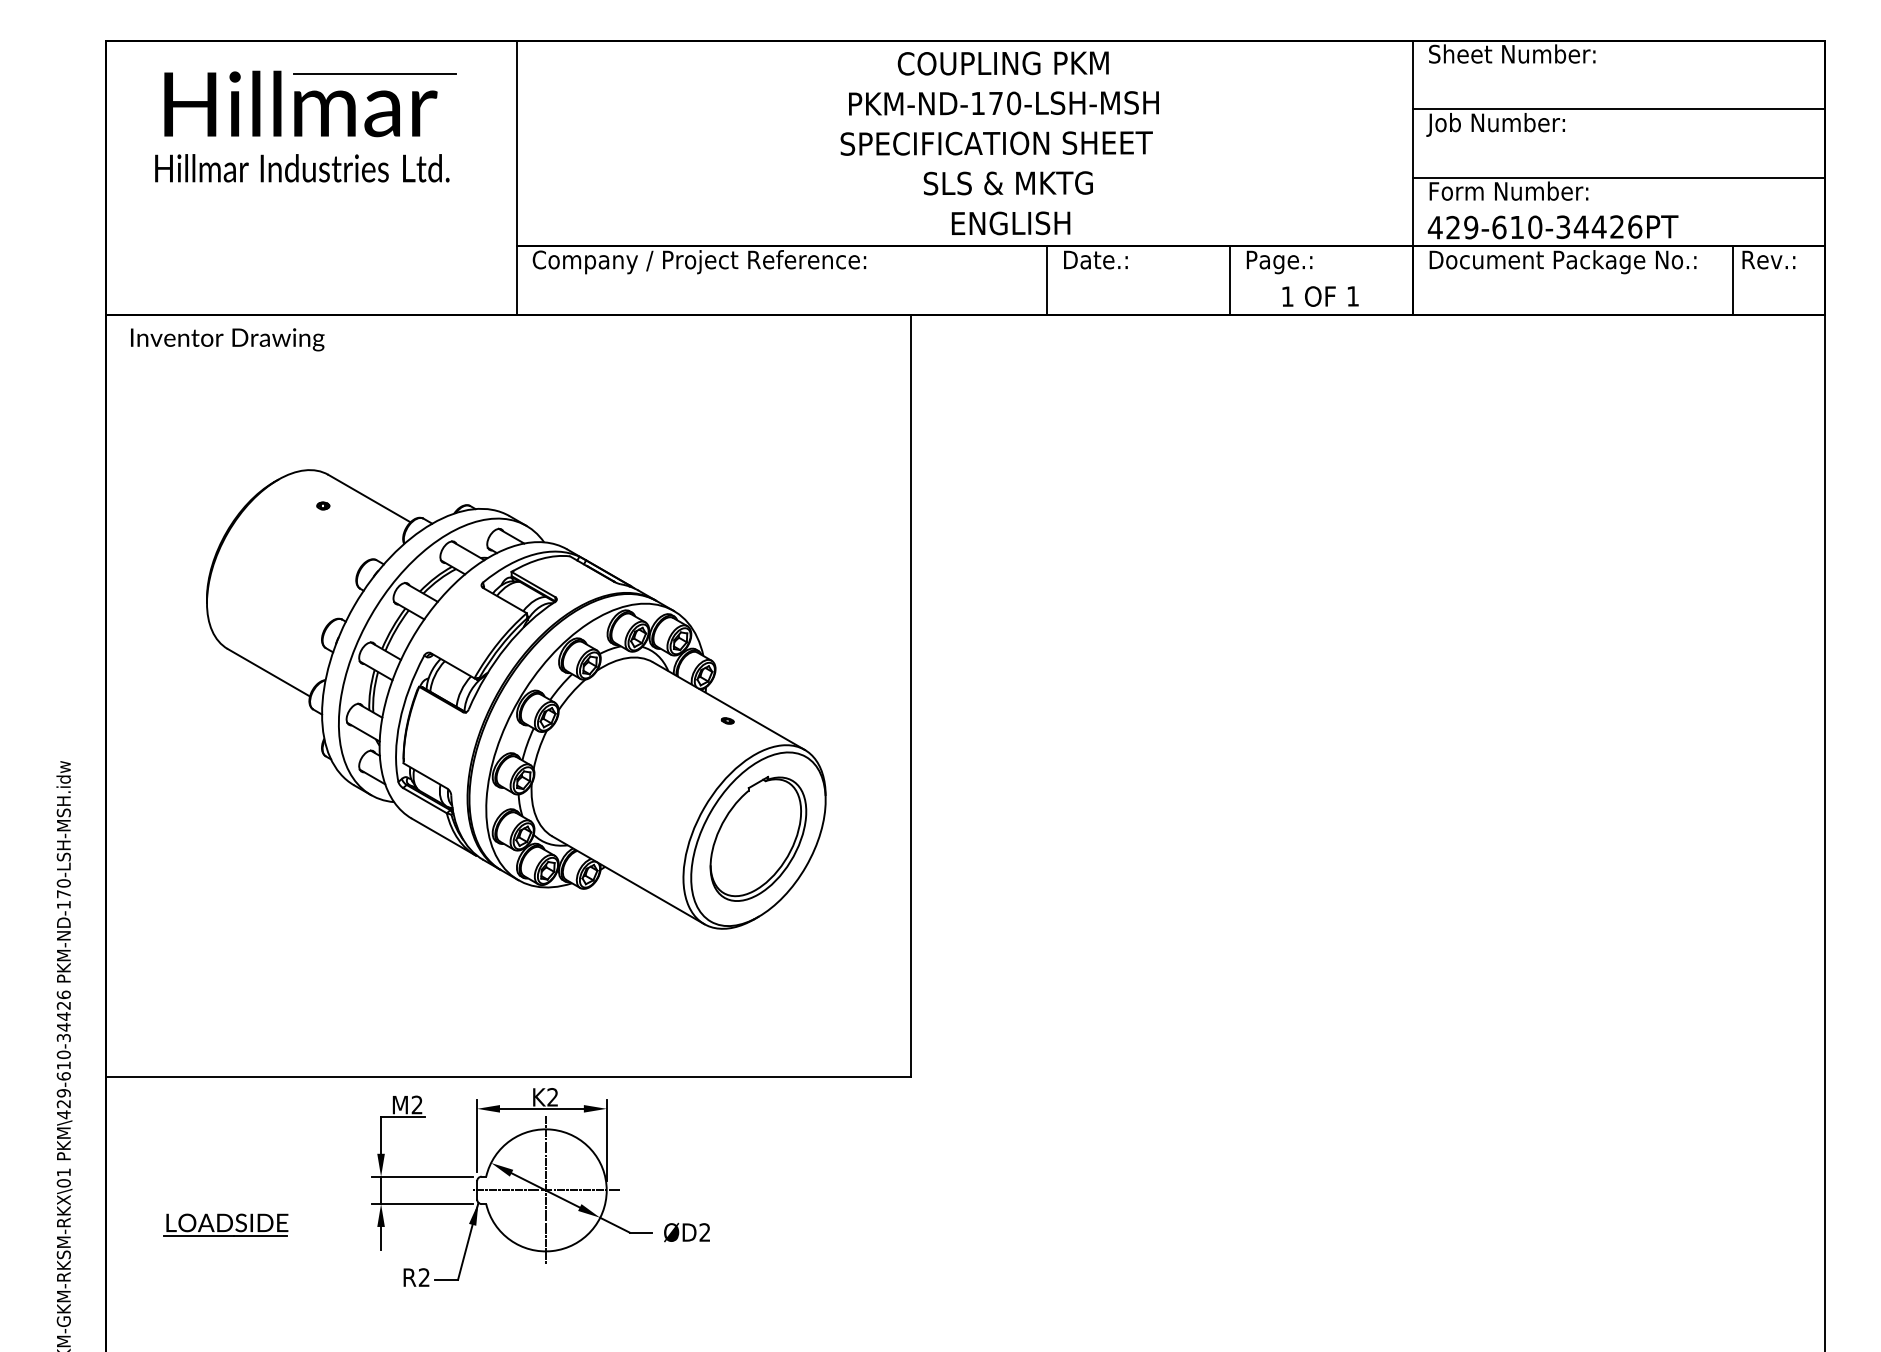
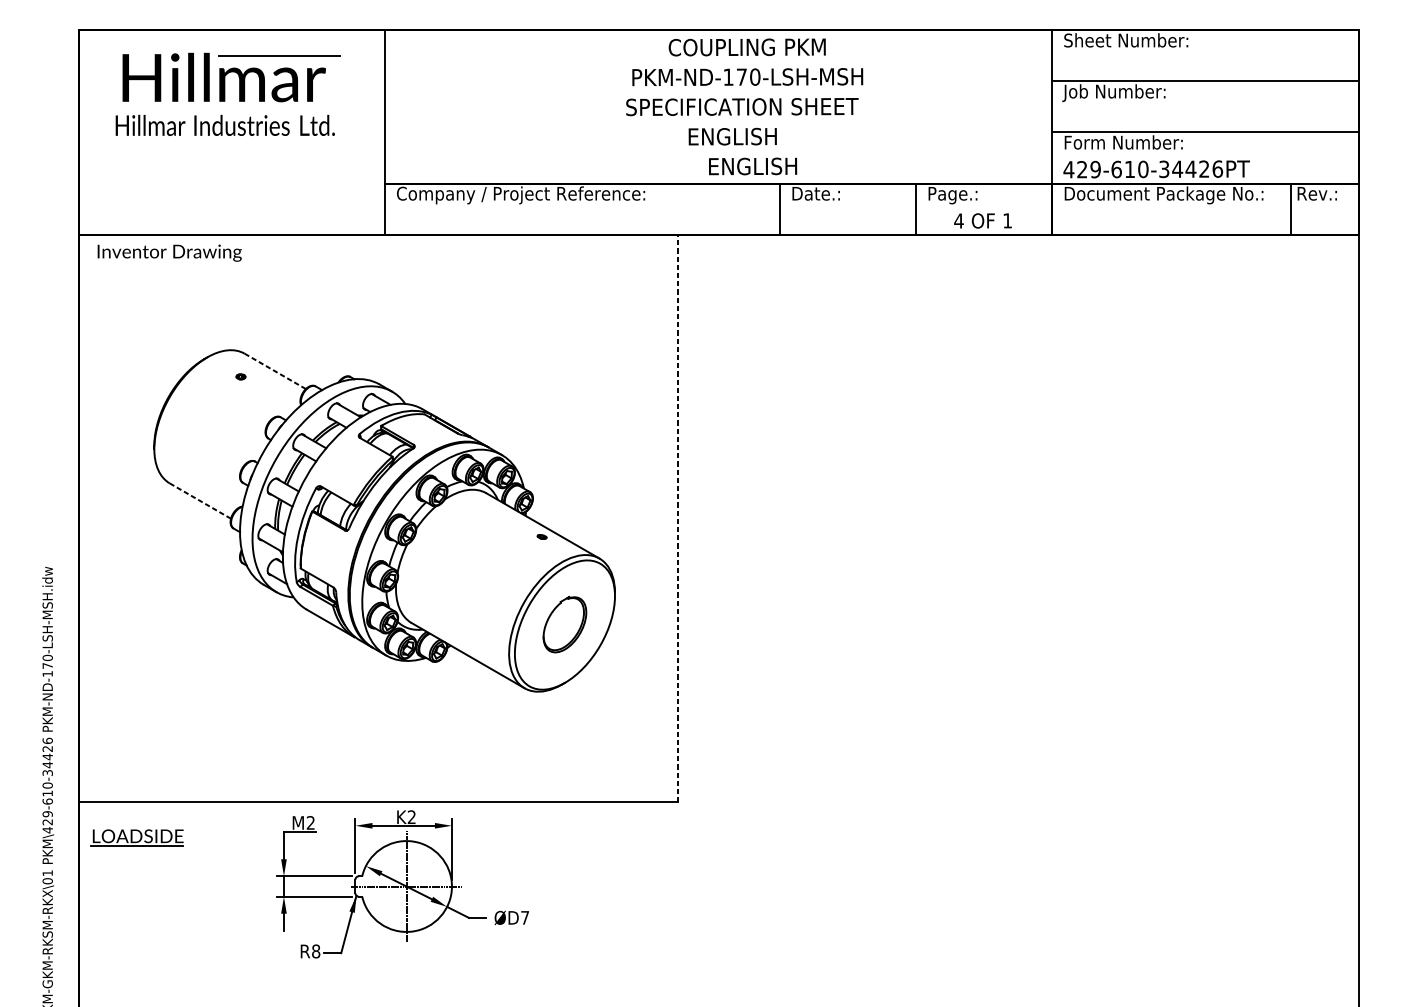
text: (1007, 183) -> (750, 136), SLS & MKTG -> ENGLISH
text: (1287, 296) -> (958, 220), 1 -> 4
line: (369, 498) -> (275, 371), solid -> dashed
line: (268, 672) -> (200, 500), solid -> dashed
line: (910, 695) -> (678, 518), solid -> dashed
part: (758, 838) -> (564, 624), size x0.6
part: (225, 1224) -> (136, 837), moved
text: (704, 1232) -> (524, 917), ØD2 -> ØD7
text: (423, 1277) -> (315, 951), R2 -> R8

